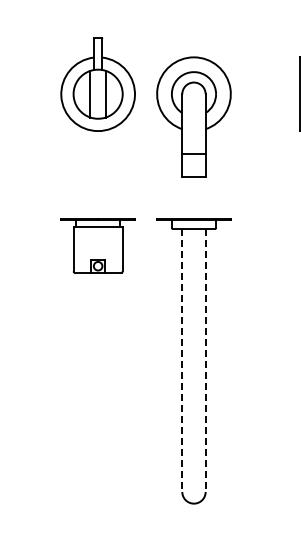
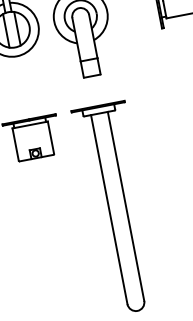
line: (182, 361) -> (109, 210), dashed -> solid
line: (205, 361) -> (126, 207), dashed -> solid

